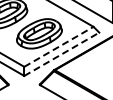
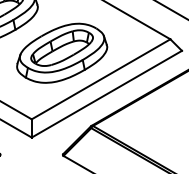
line: (58, 46) -> (100, 78), dashed -> solid
line: (62, 54) -> (108, 94), dashed -> solid

